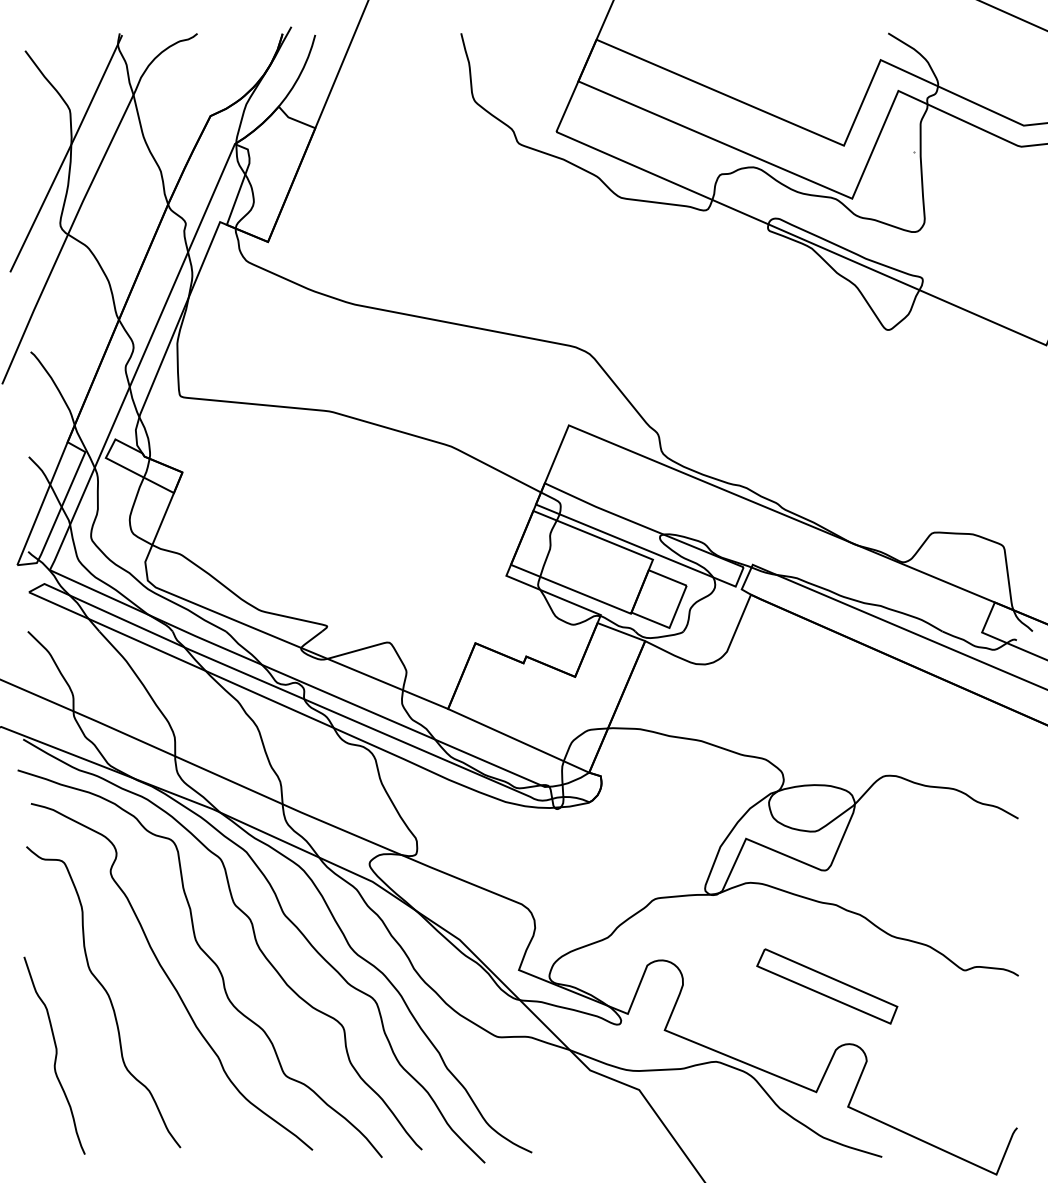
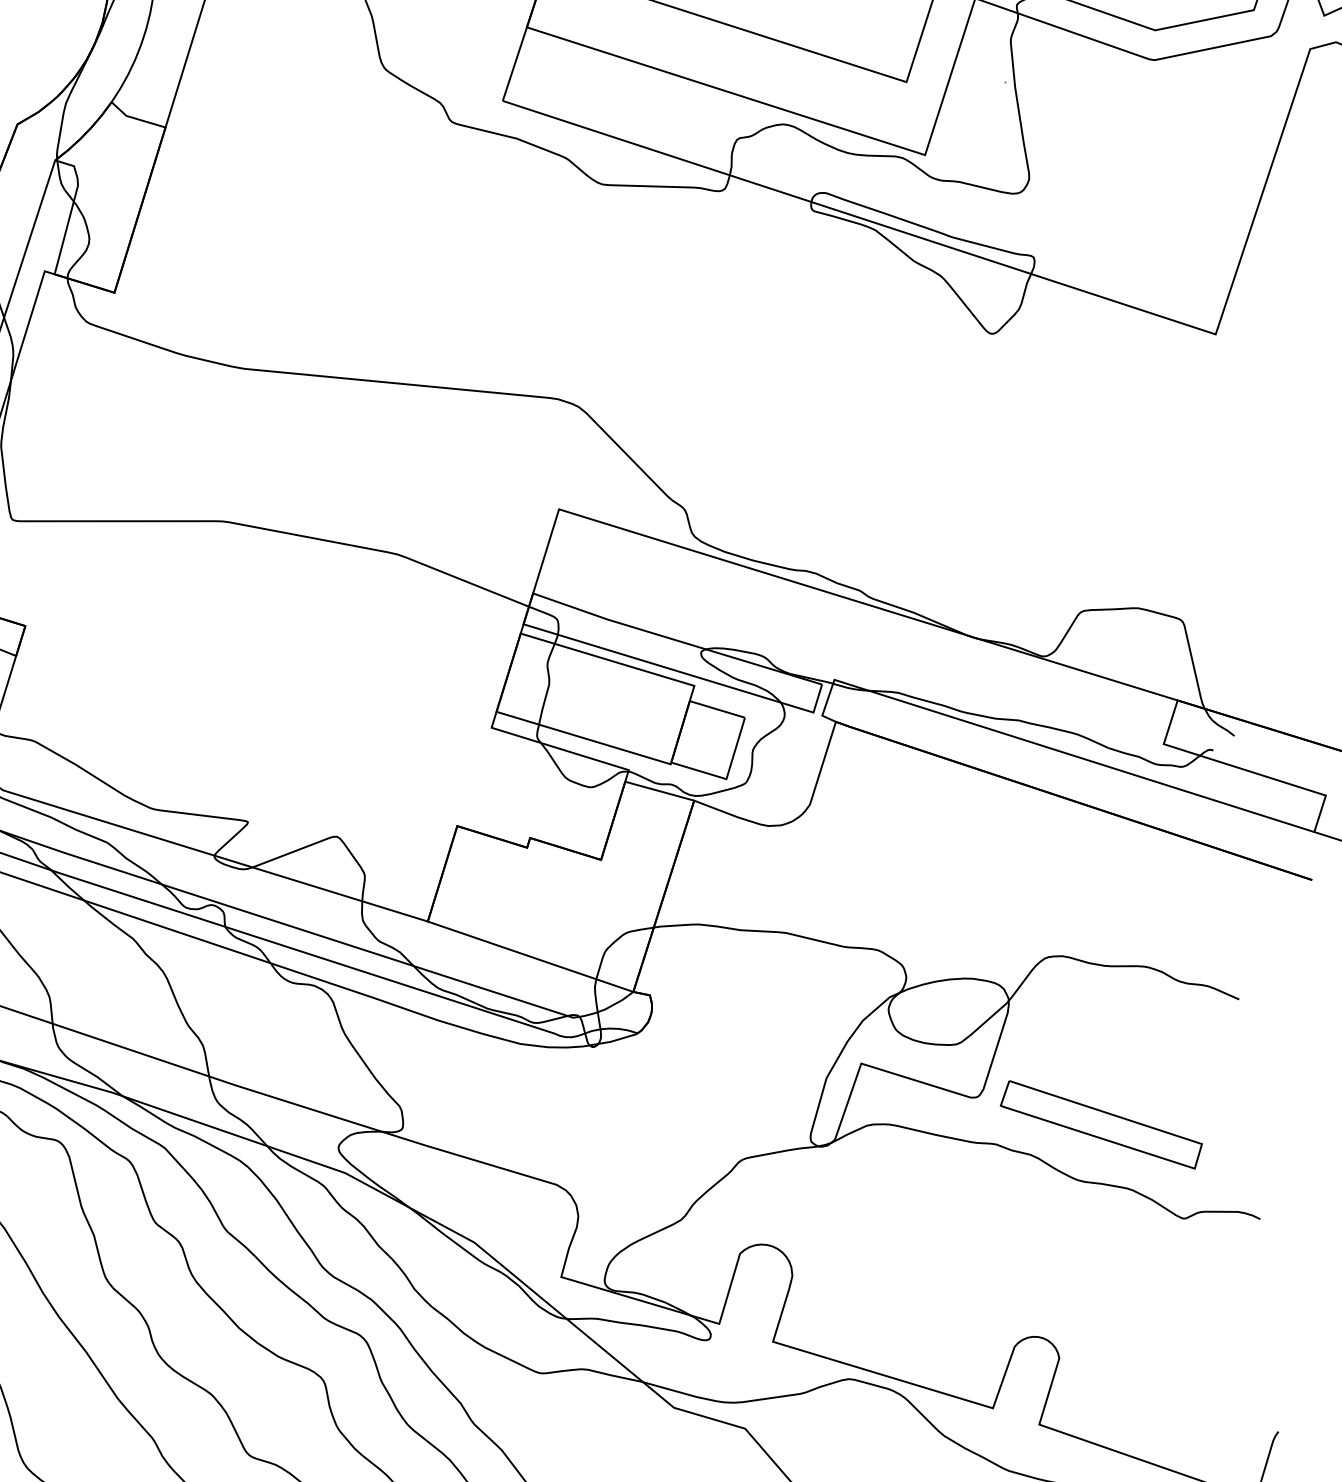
part: (827, 986) -> (1101, 1125), moved

